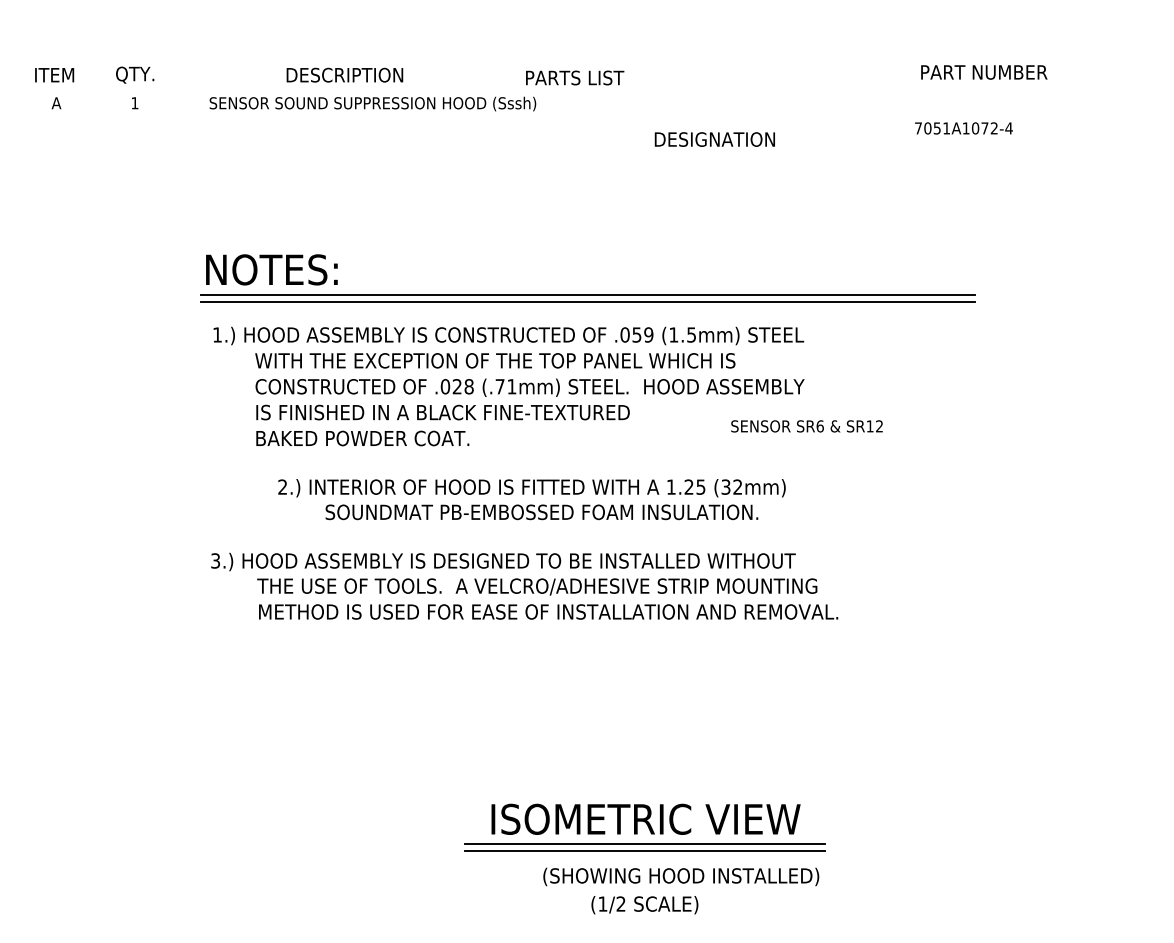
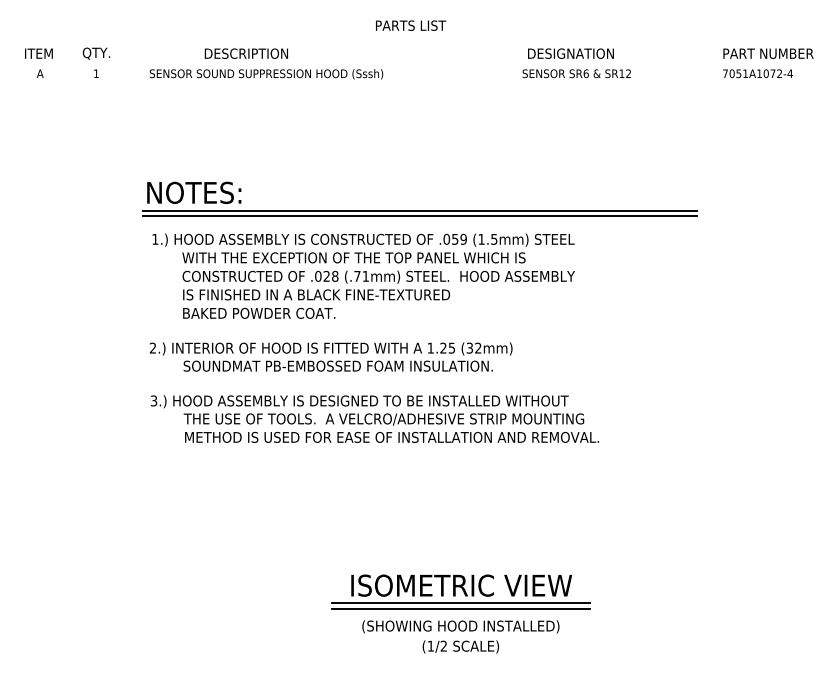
text: (984, 72) -> (768, 53), moved
text: (575, 77) -> (411, 25), moved
text: (963, 128) -> (757, 73), moved
text: (714, 139) -> (570, 53), moved
text: (806, 426) -> (576, 73), moved
text: (531, 498) -> (330, 356), moved
text: (680, 876) -> (460, 626), moved

